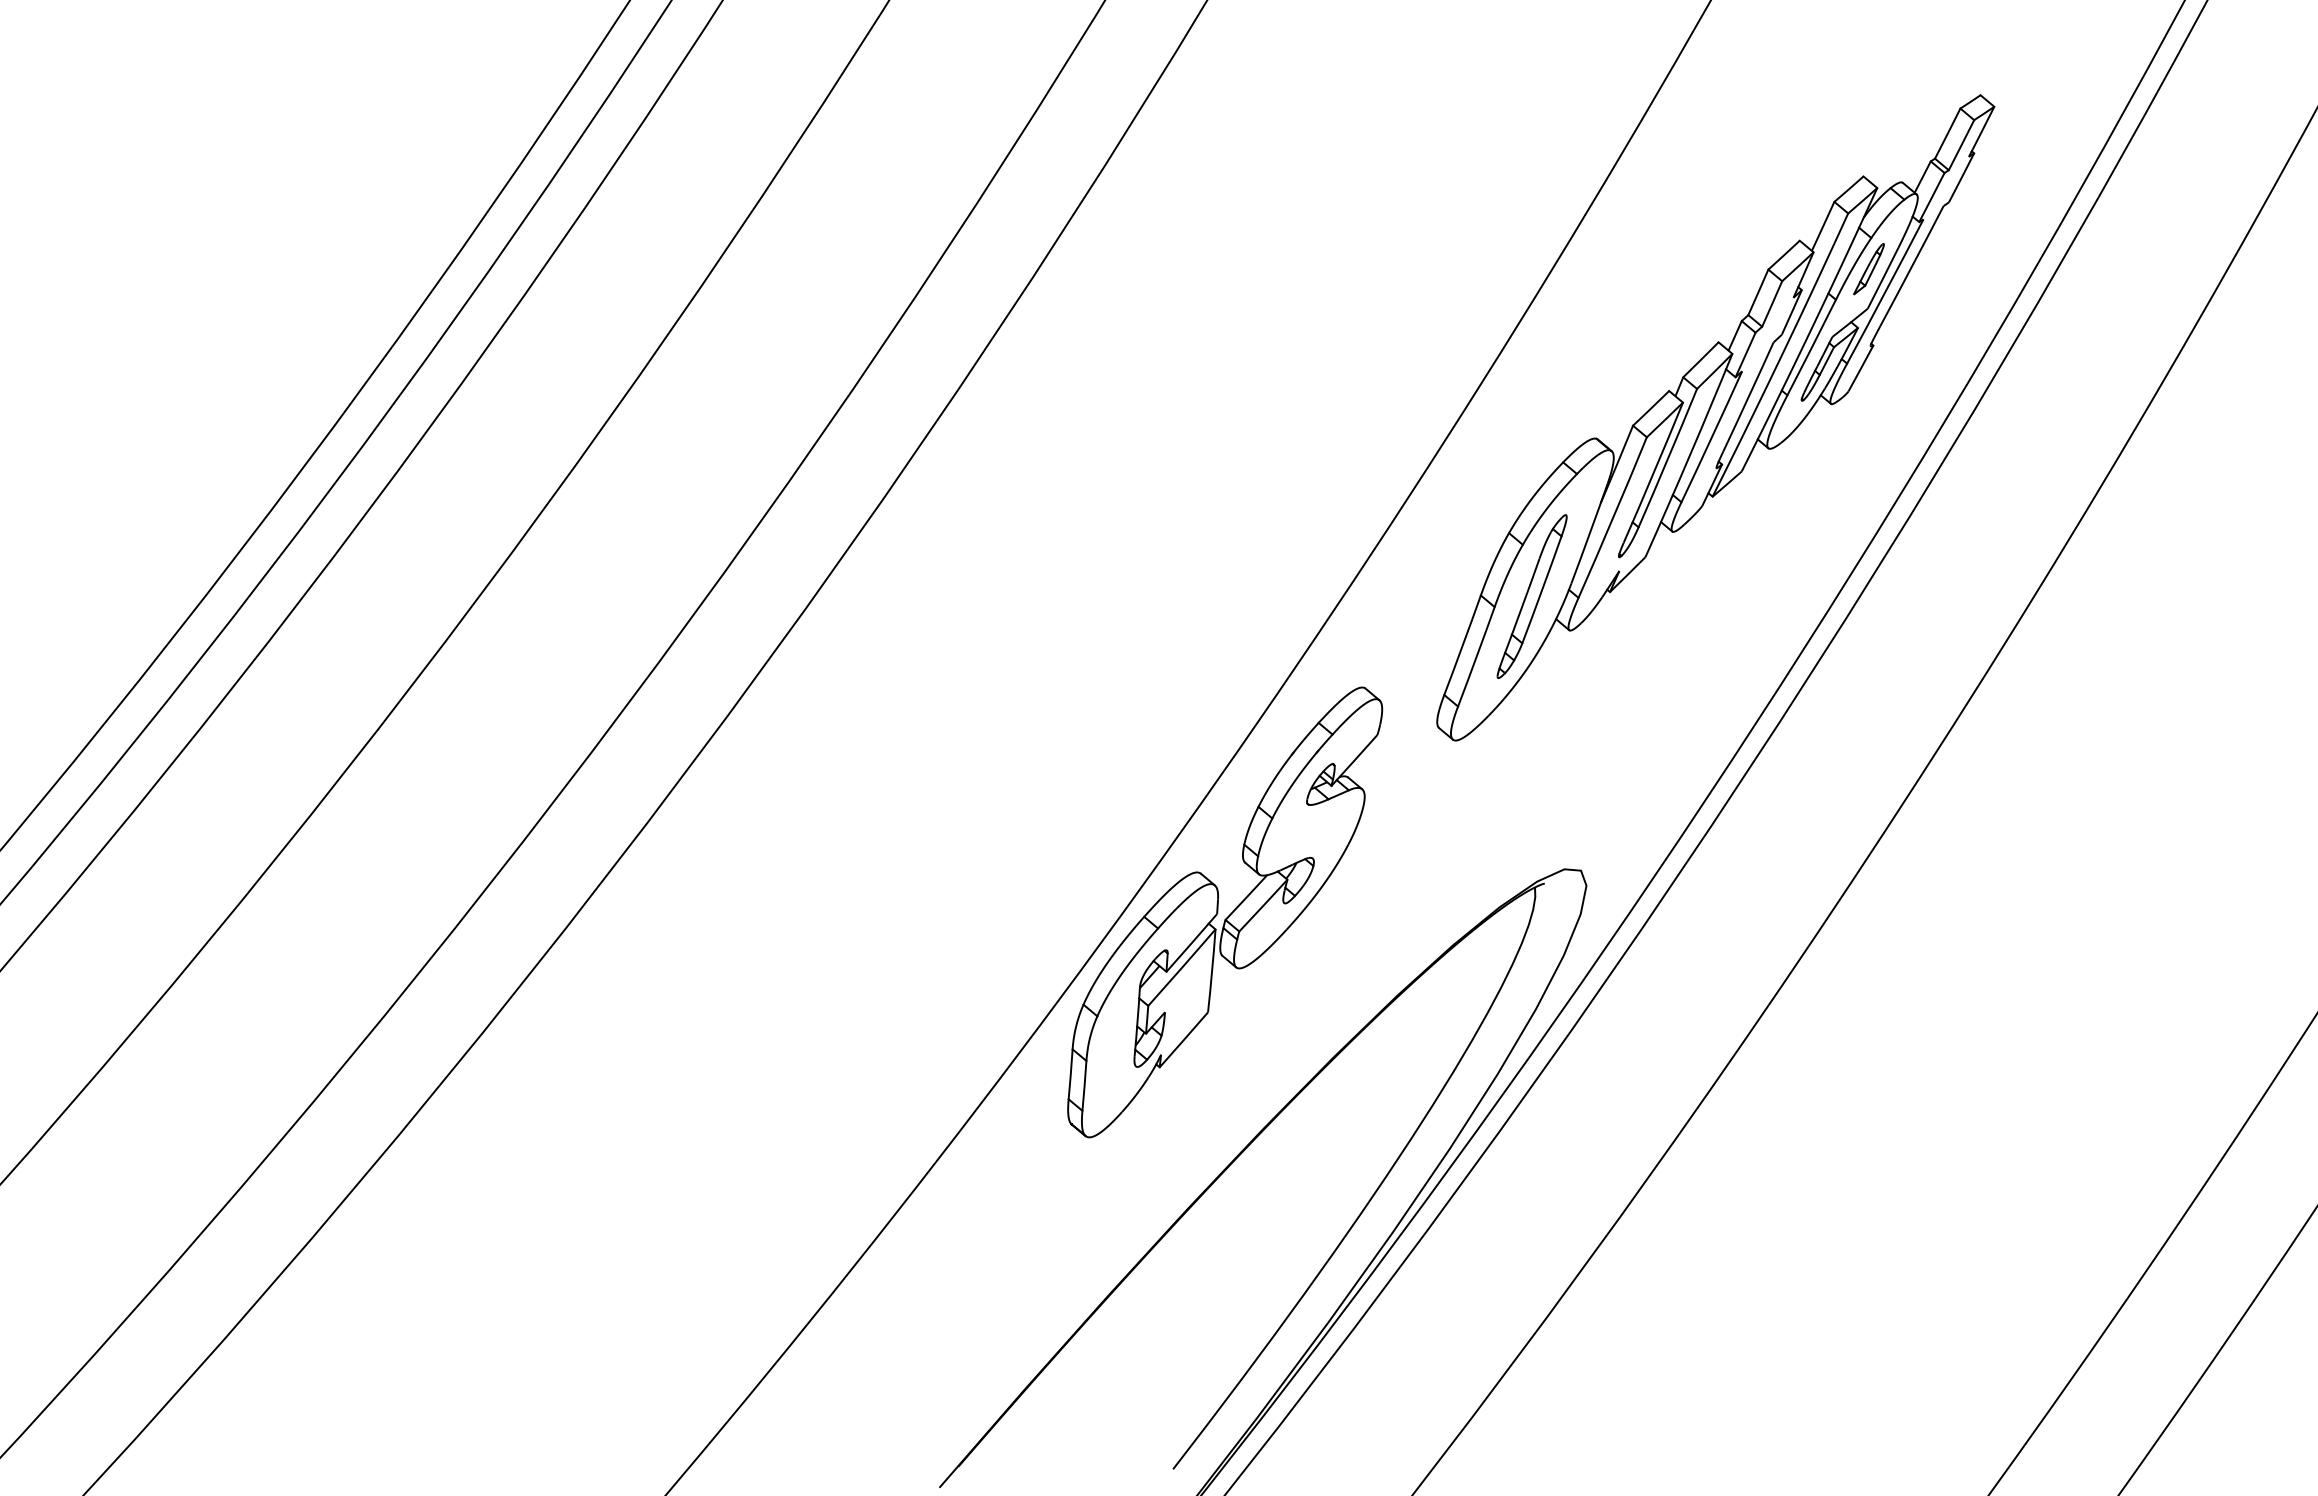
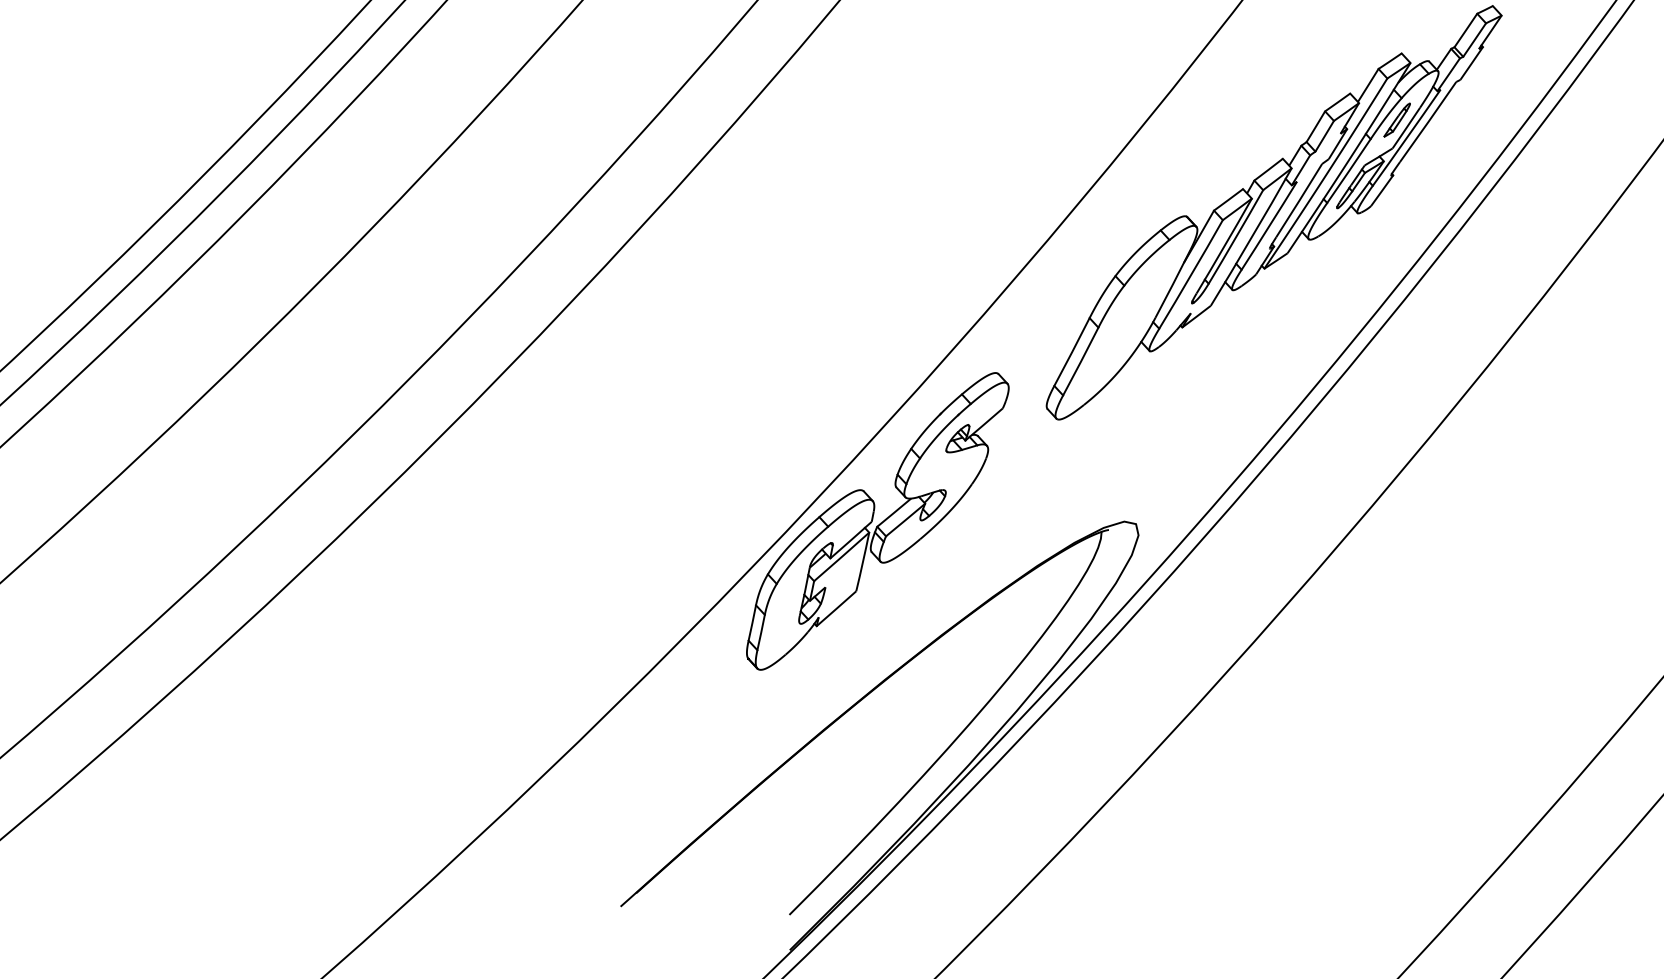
part: (1531, 596) -> (1125, 323), removed

